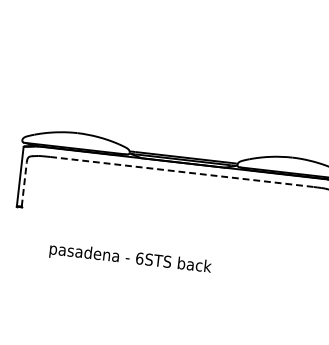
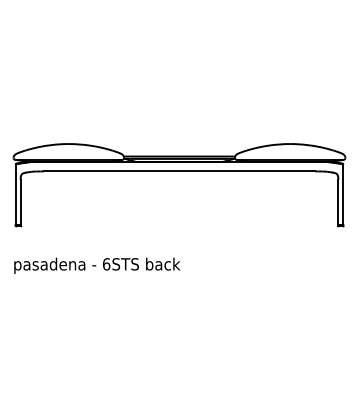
line: (182, 172) -> (179, 171), dashed -> solid
line: (24, 184) -> (20, 202), dashed -> solid
text: (130, 258) -> (97, 265), moved

